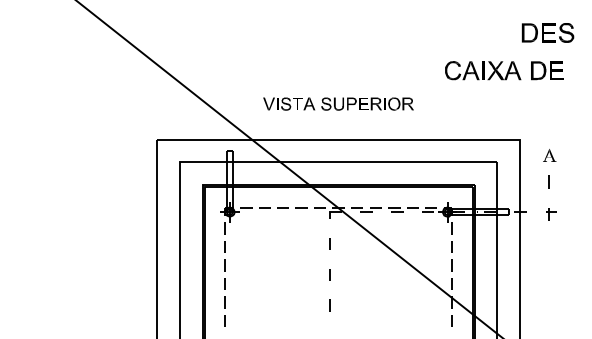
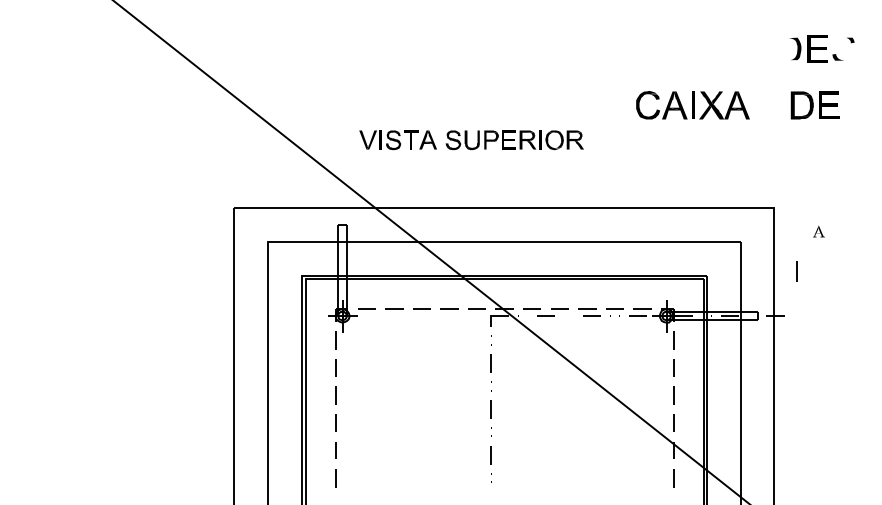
fill: (528, 32) -> (787, 48), removed
fill: (566, 32) -> (843, 48), removed
part: (483, 70) -> (693, 105), moved
part: (338, 103) -> (471, 139), moved
part: (549, 155) -> (818, 231), size x0.6
line: (548, 181) -> (796, 270), moved
part: (551, 214) -> (821, 319), removed

